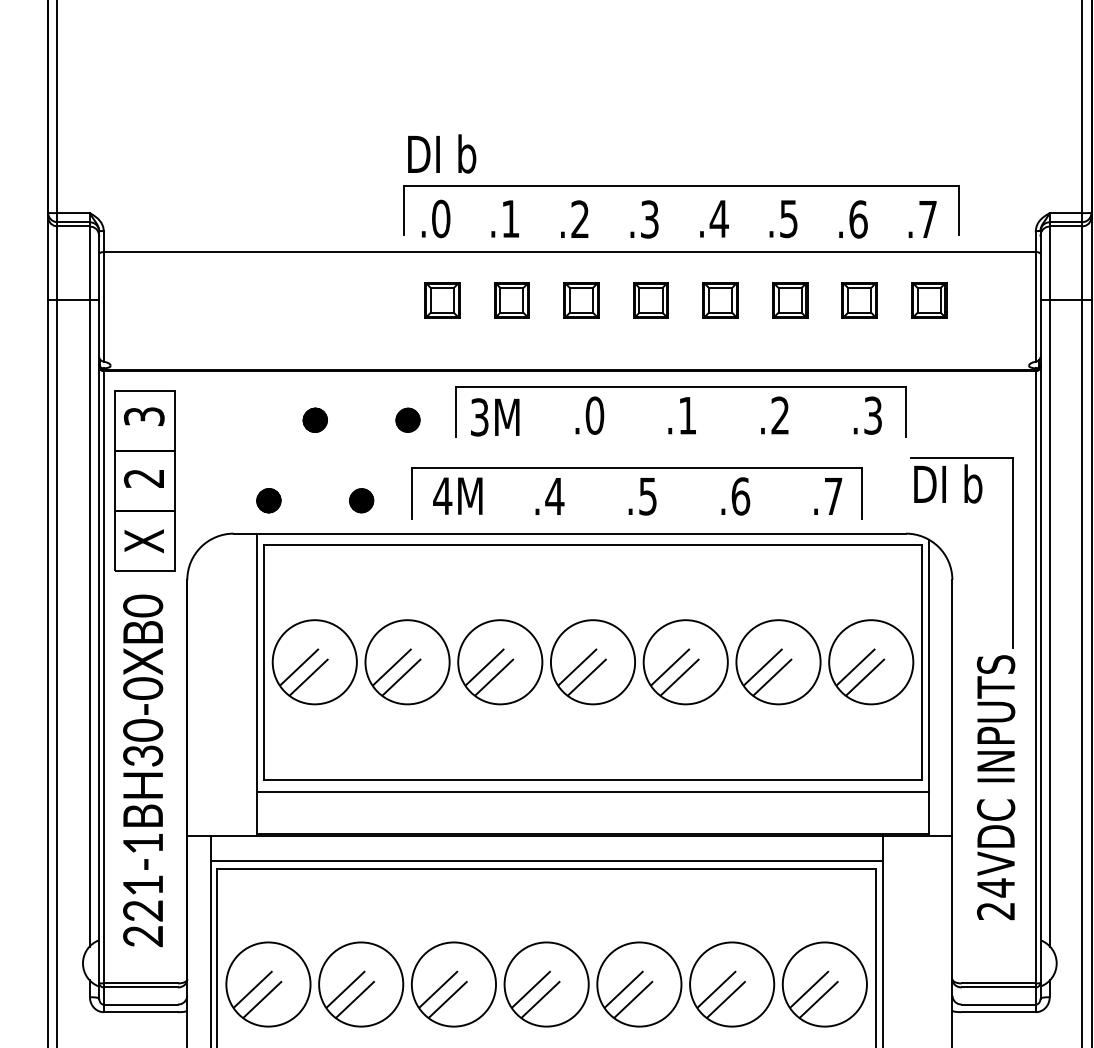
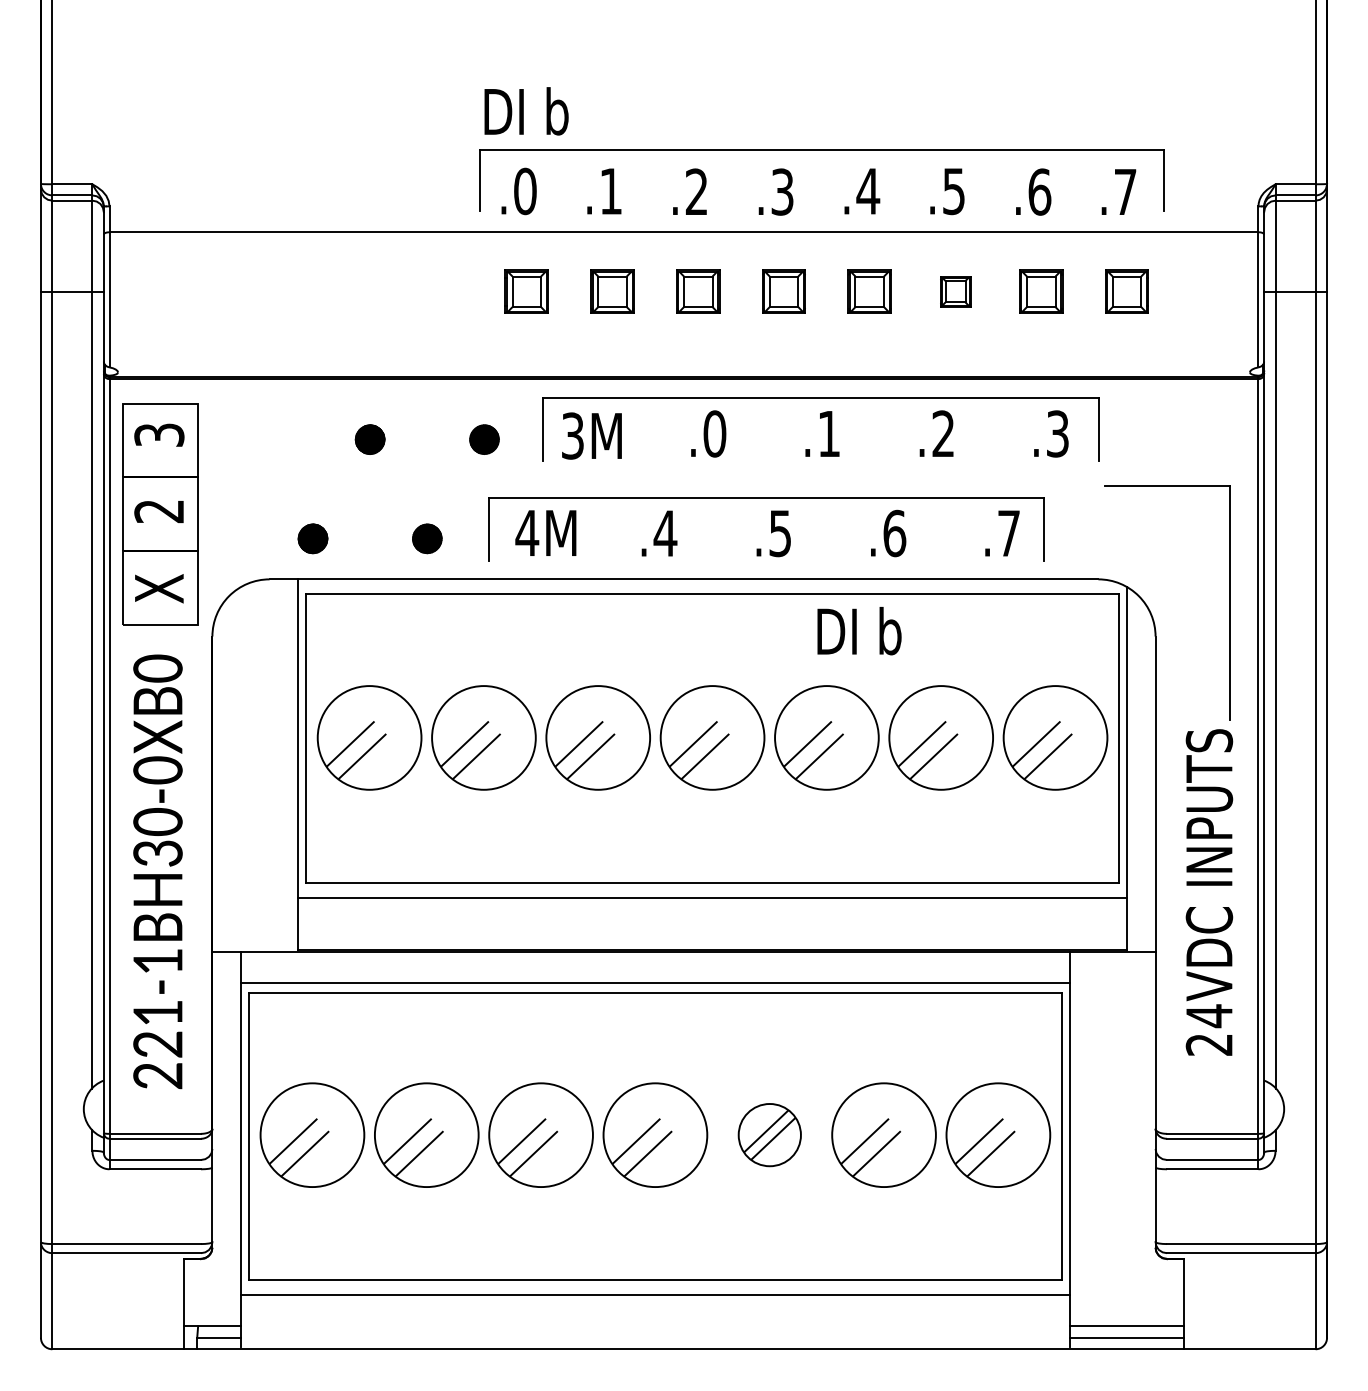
part: (790, 300) -> (955, 291), size x0.7
text: (948, 484) -> (859, 631), moved
part: (639, 983) -> (769, 1134), size x0.6

